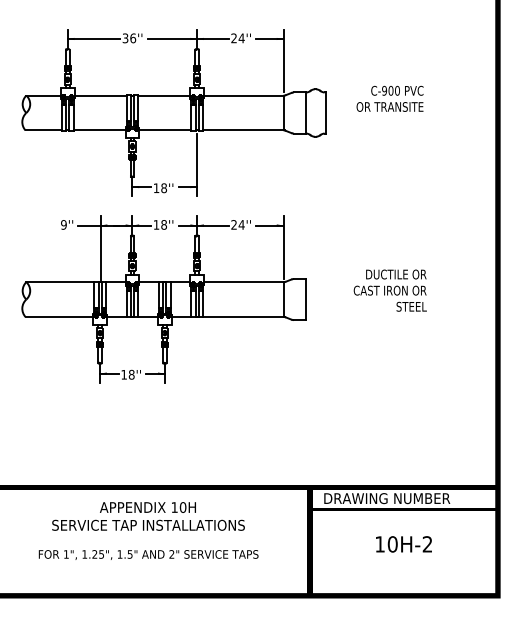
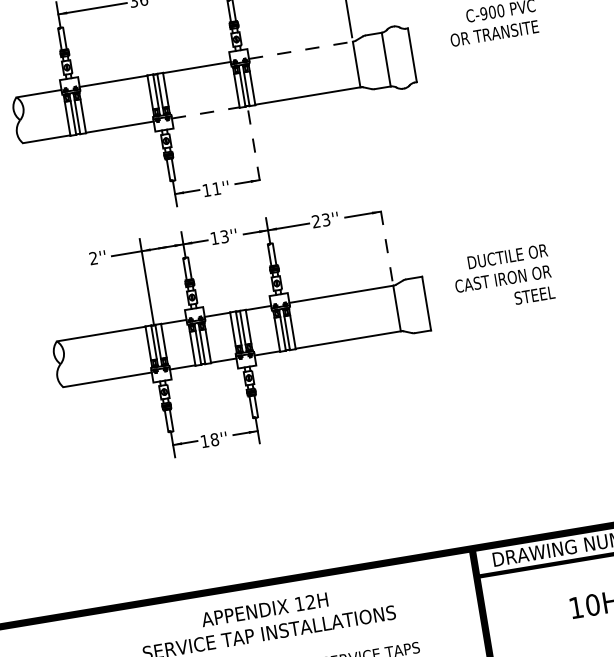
line: (243, 95) -> (300, 50), solid -> dashed
line: (165, 130) -> (206, 112), solid -> dashed
line: (197, 165) -> (255, 151), solid -> dashed
text: (164, 188) -> (217, 189), 18'' -> 11''
text: (63, 224) -> (92, 257), 9'' -> 2''
text: (163, 224) -> (223, 236), 18'' -> 13''
text: (241, 224) -> (325, 219), 24'' -> 23''
line: (283, 246) -> (385, 239), solid -> dashed
text: (389, 290) -> (502, 278), moved
text: (182, 507) -> (309, 602), 10H -> 12H

